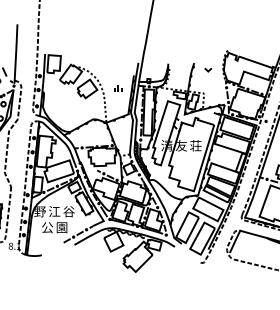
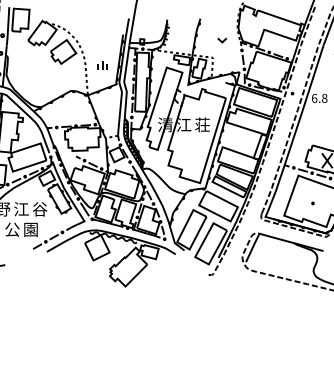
part: (207, 69) -> (221, 39), moved
part: (118, 88) -> (103, 65), moved
text: (181, 145) -> (184, 124), 友 -> 江

